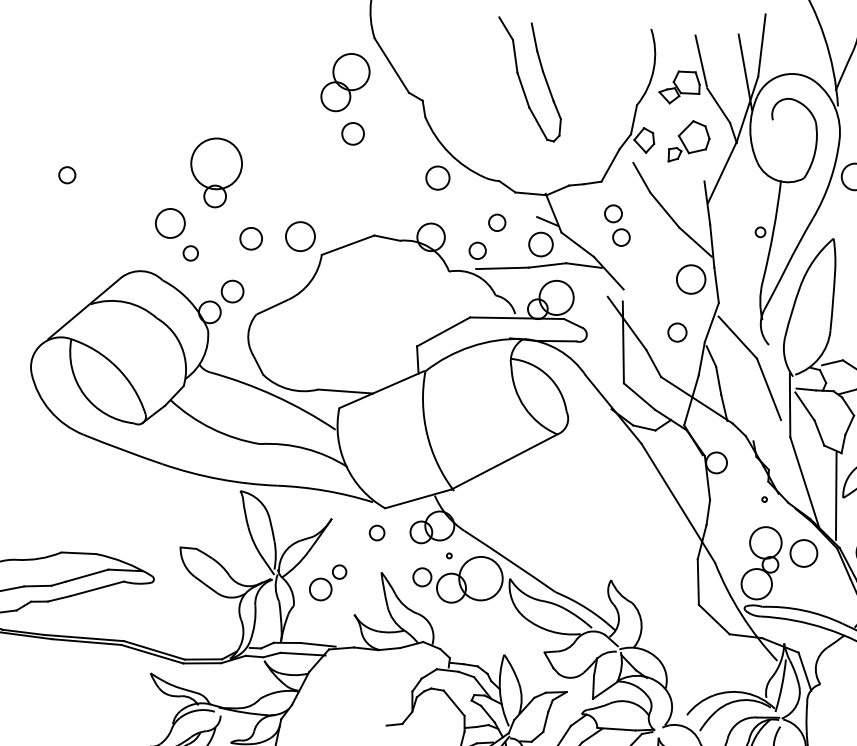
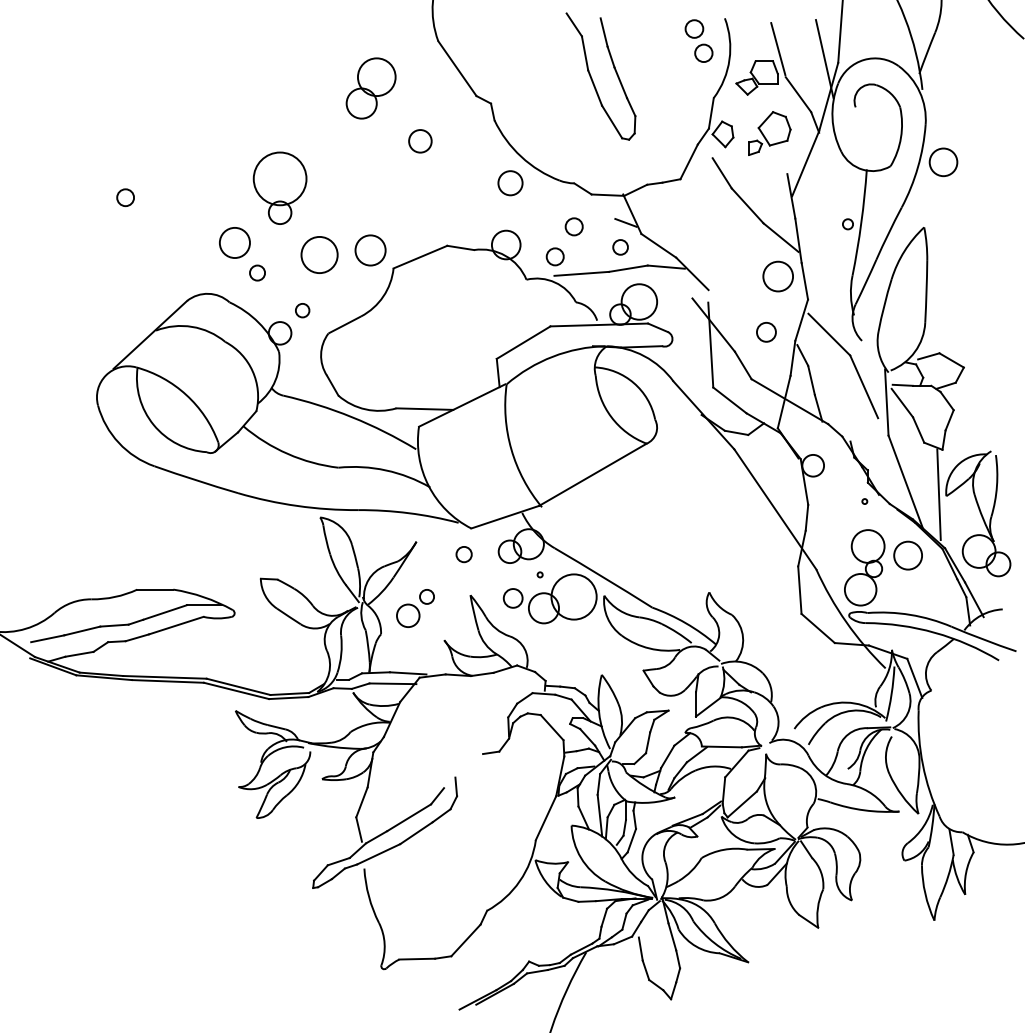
part: (344, 82) -> (370, 88), moved
part: (616, 225) -> (698, 40), moved
circle: (251, 238) -> (319, 254), size x1.6
circle: (540, 244) -> (620, 247), size x0.6
circle: (232, 291) -> (302, 310), size x0.6

